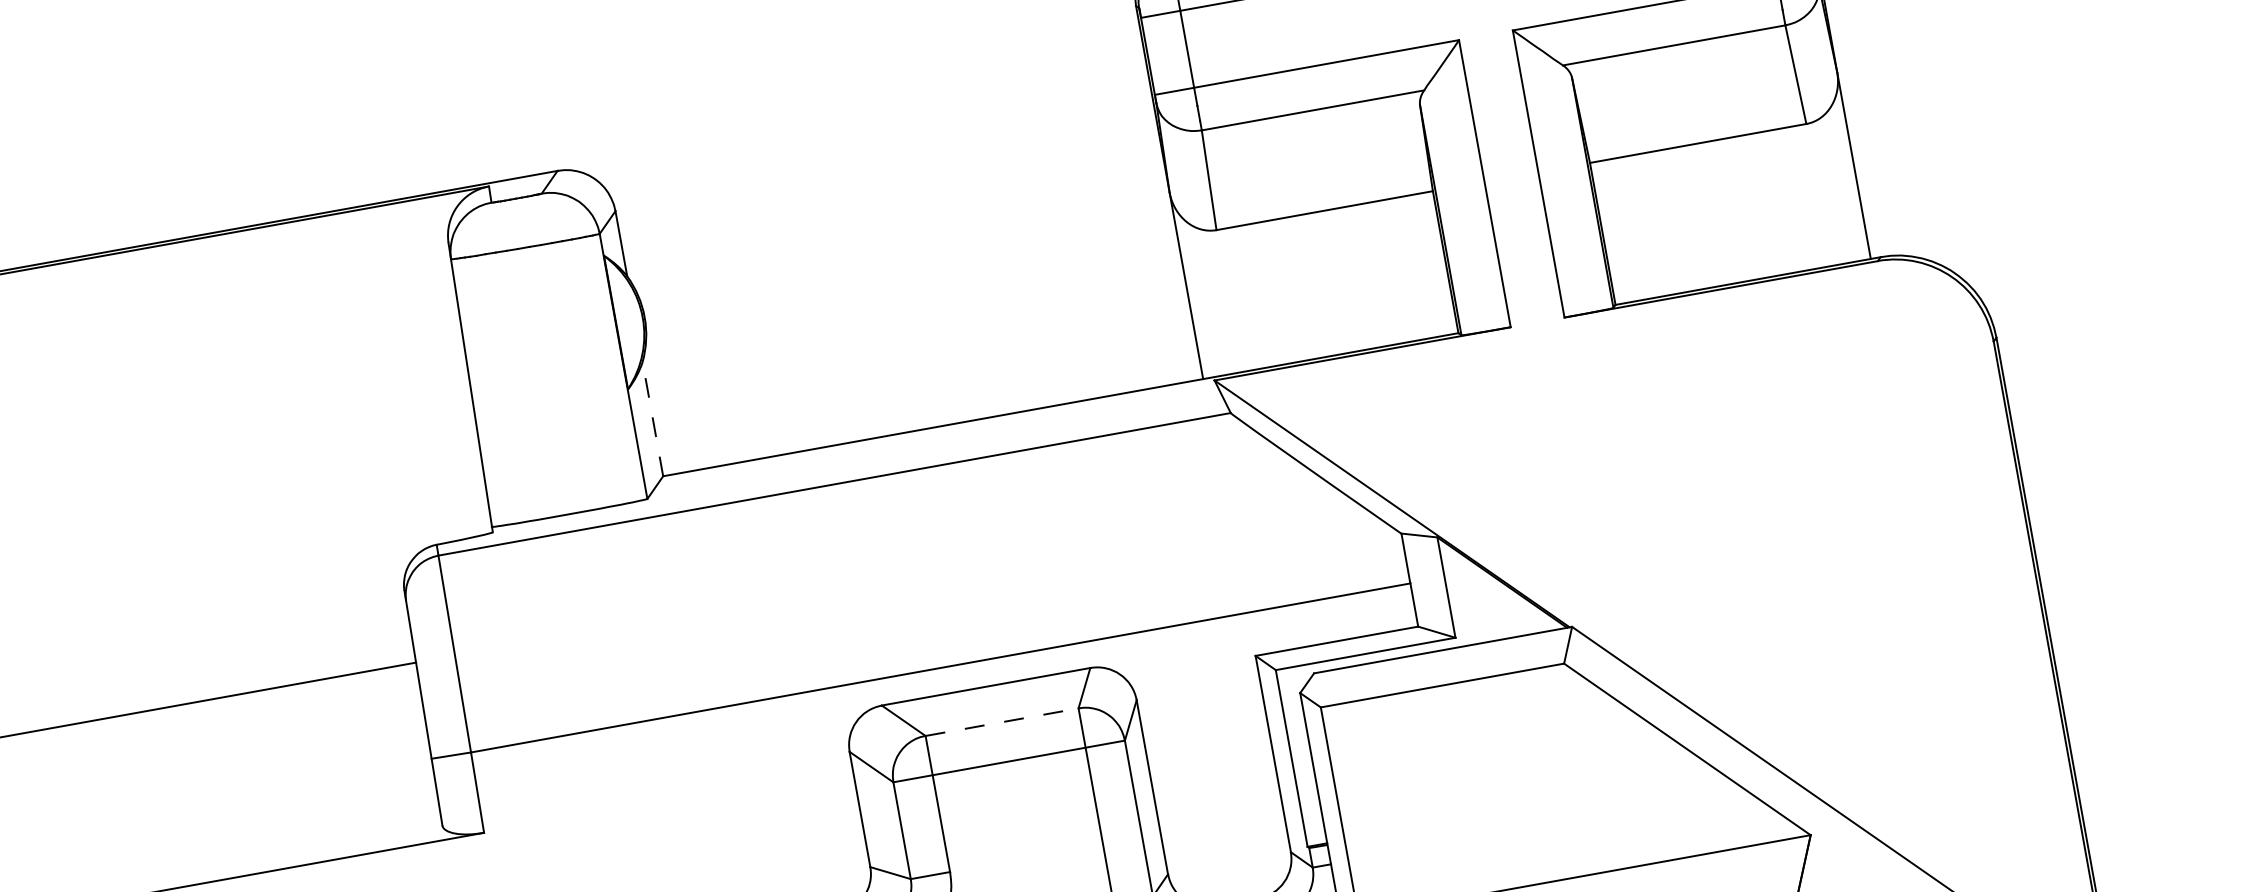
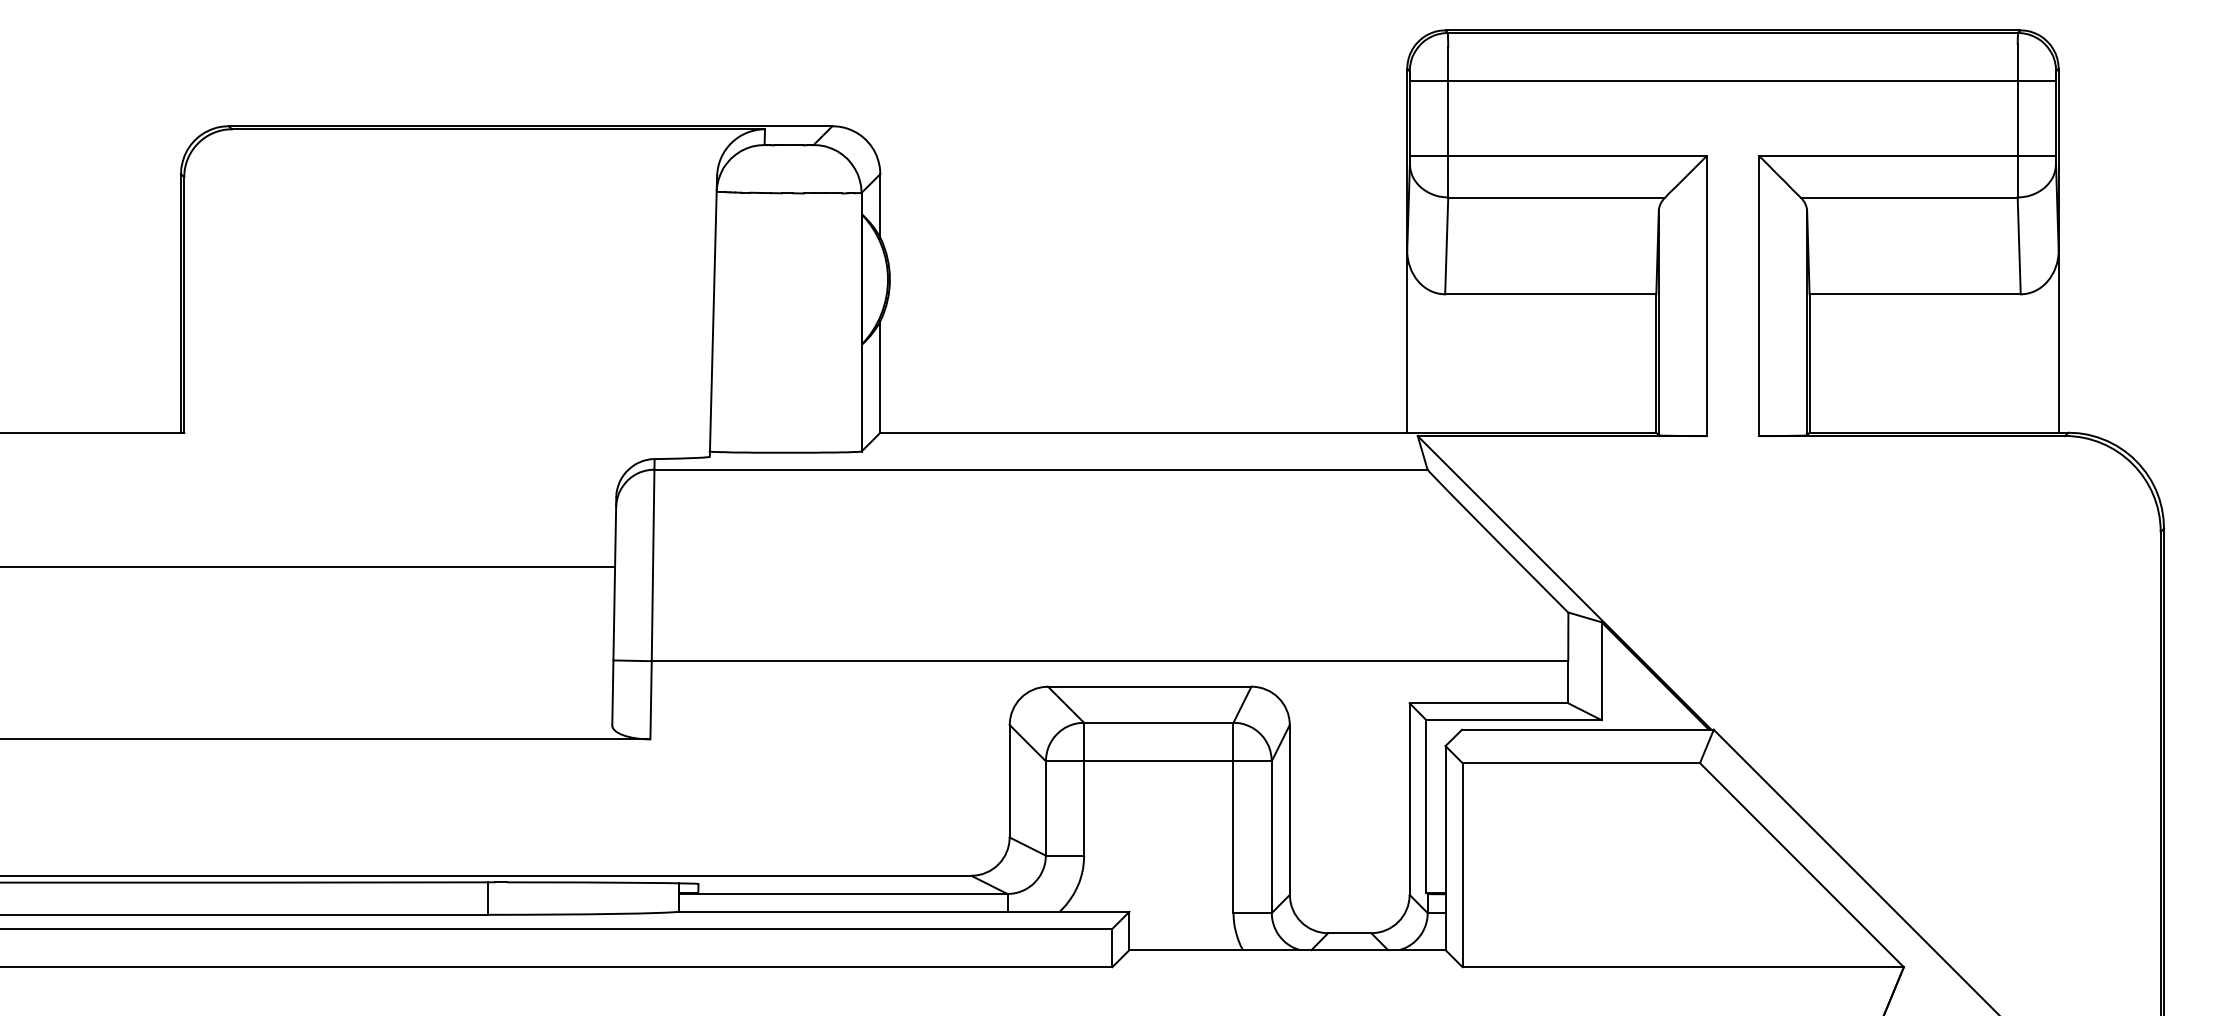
line: (653, 419) -> (880, 377), dashed -> solid
line: (1001, 721) -> (1158, 722), dashed -> solid

